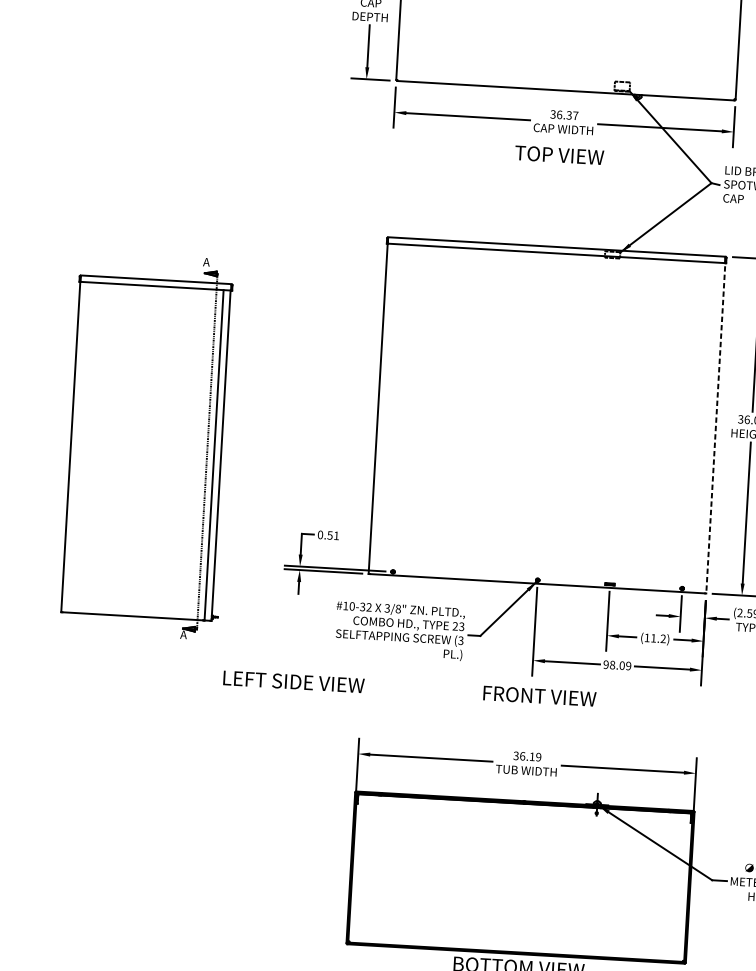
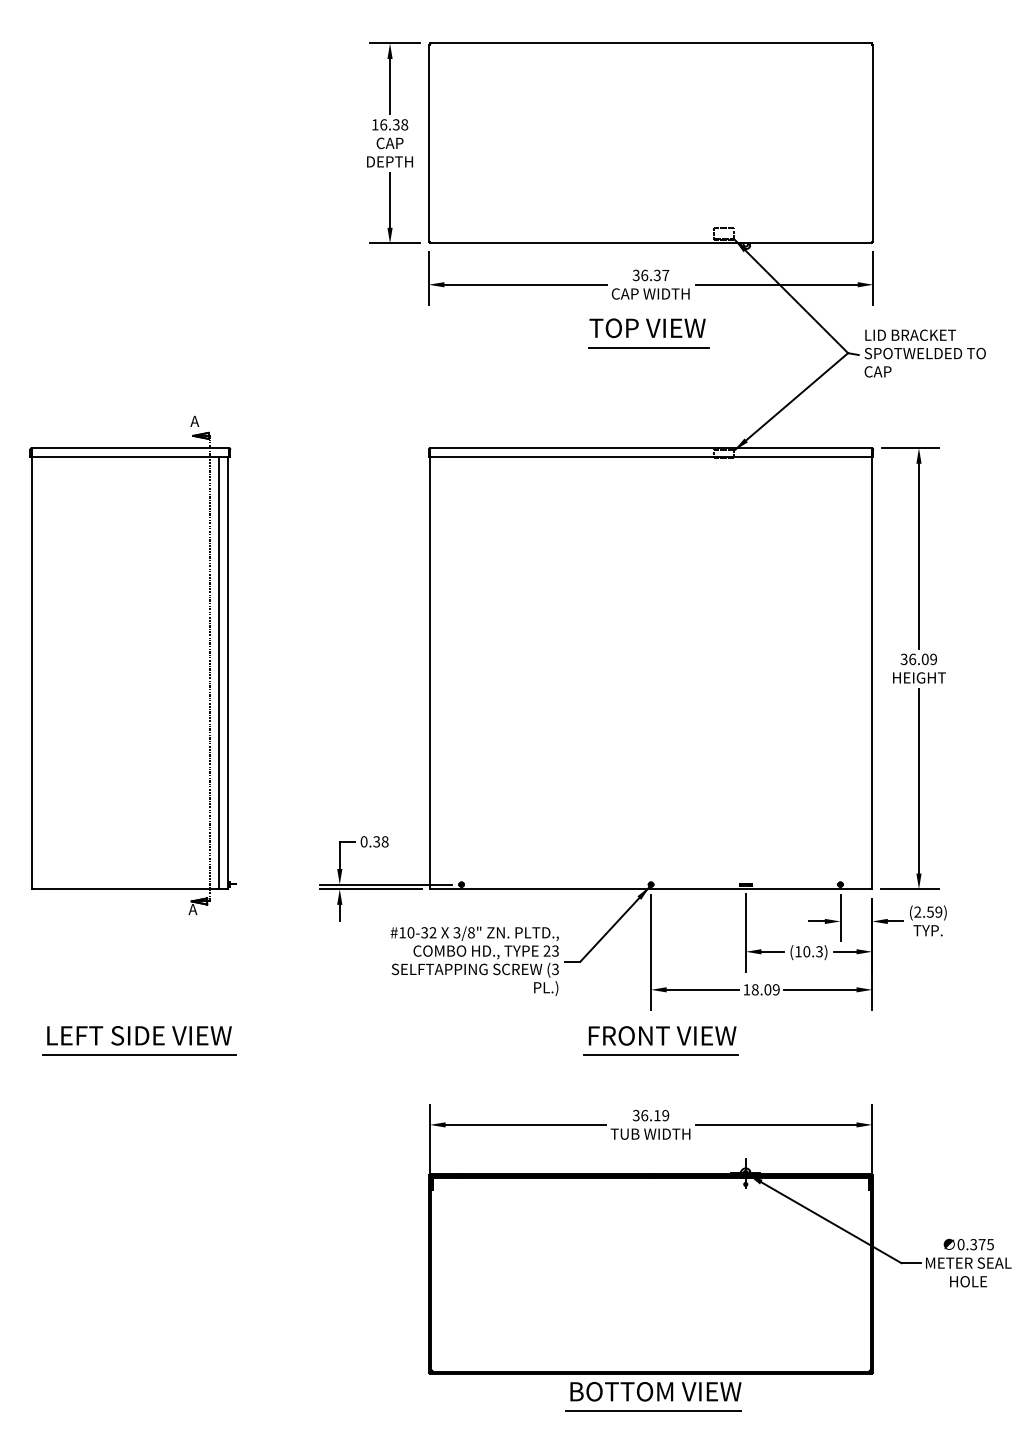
line: (559, 170) -> (648, 347), added
line: (716, 425) -> (872, 669), dashed -> solid
part: (148, 445) -> (132, 665), moved
text: (333, 535) -> (380, 841), 0.51 -> 0.38
text: (657, 638) -> (812, 951), (11.2) -> (10.3)
text: (605, 664) -> (746, 989), 98.09 -> 18.09
text: (293, 681) -> (139, 1035), moved
line: (139, 688) -> (139, 1055), added
line: (537, 711) -> (660, 1055), added

